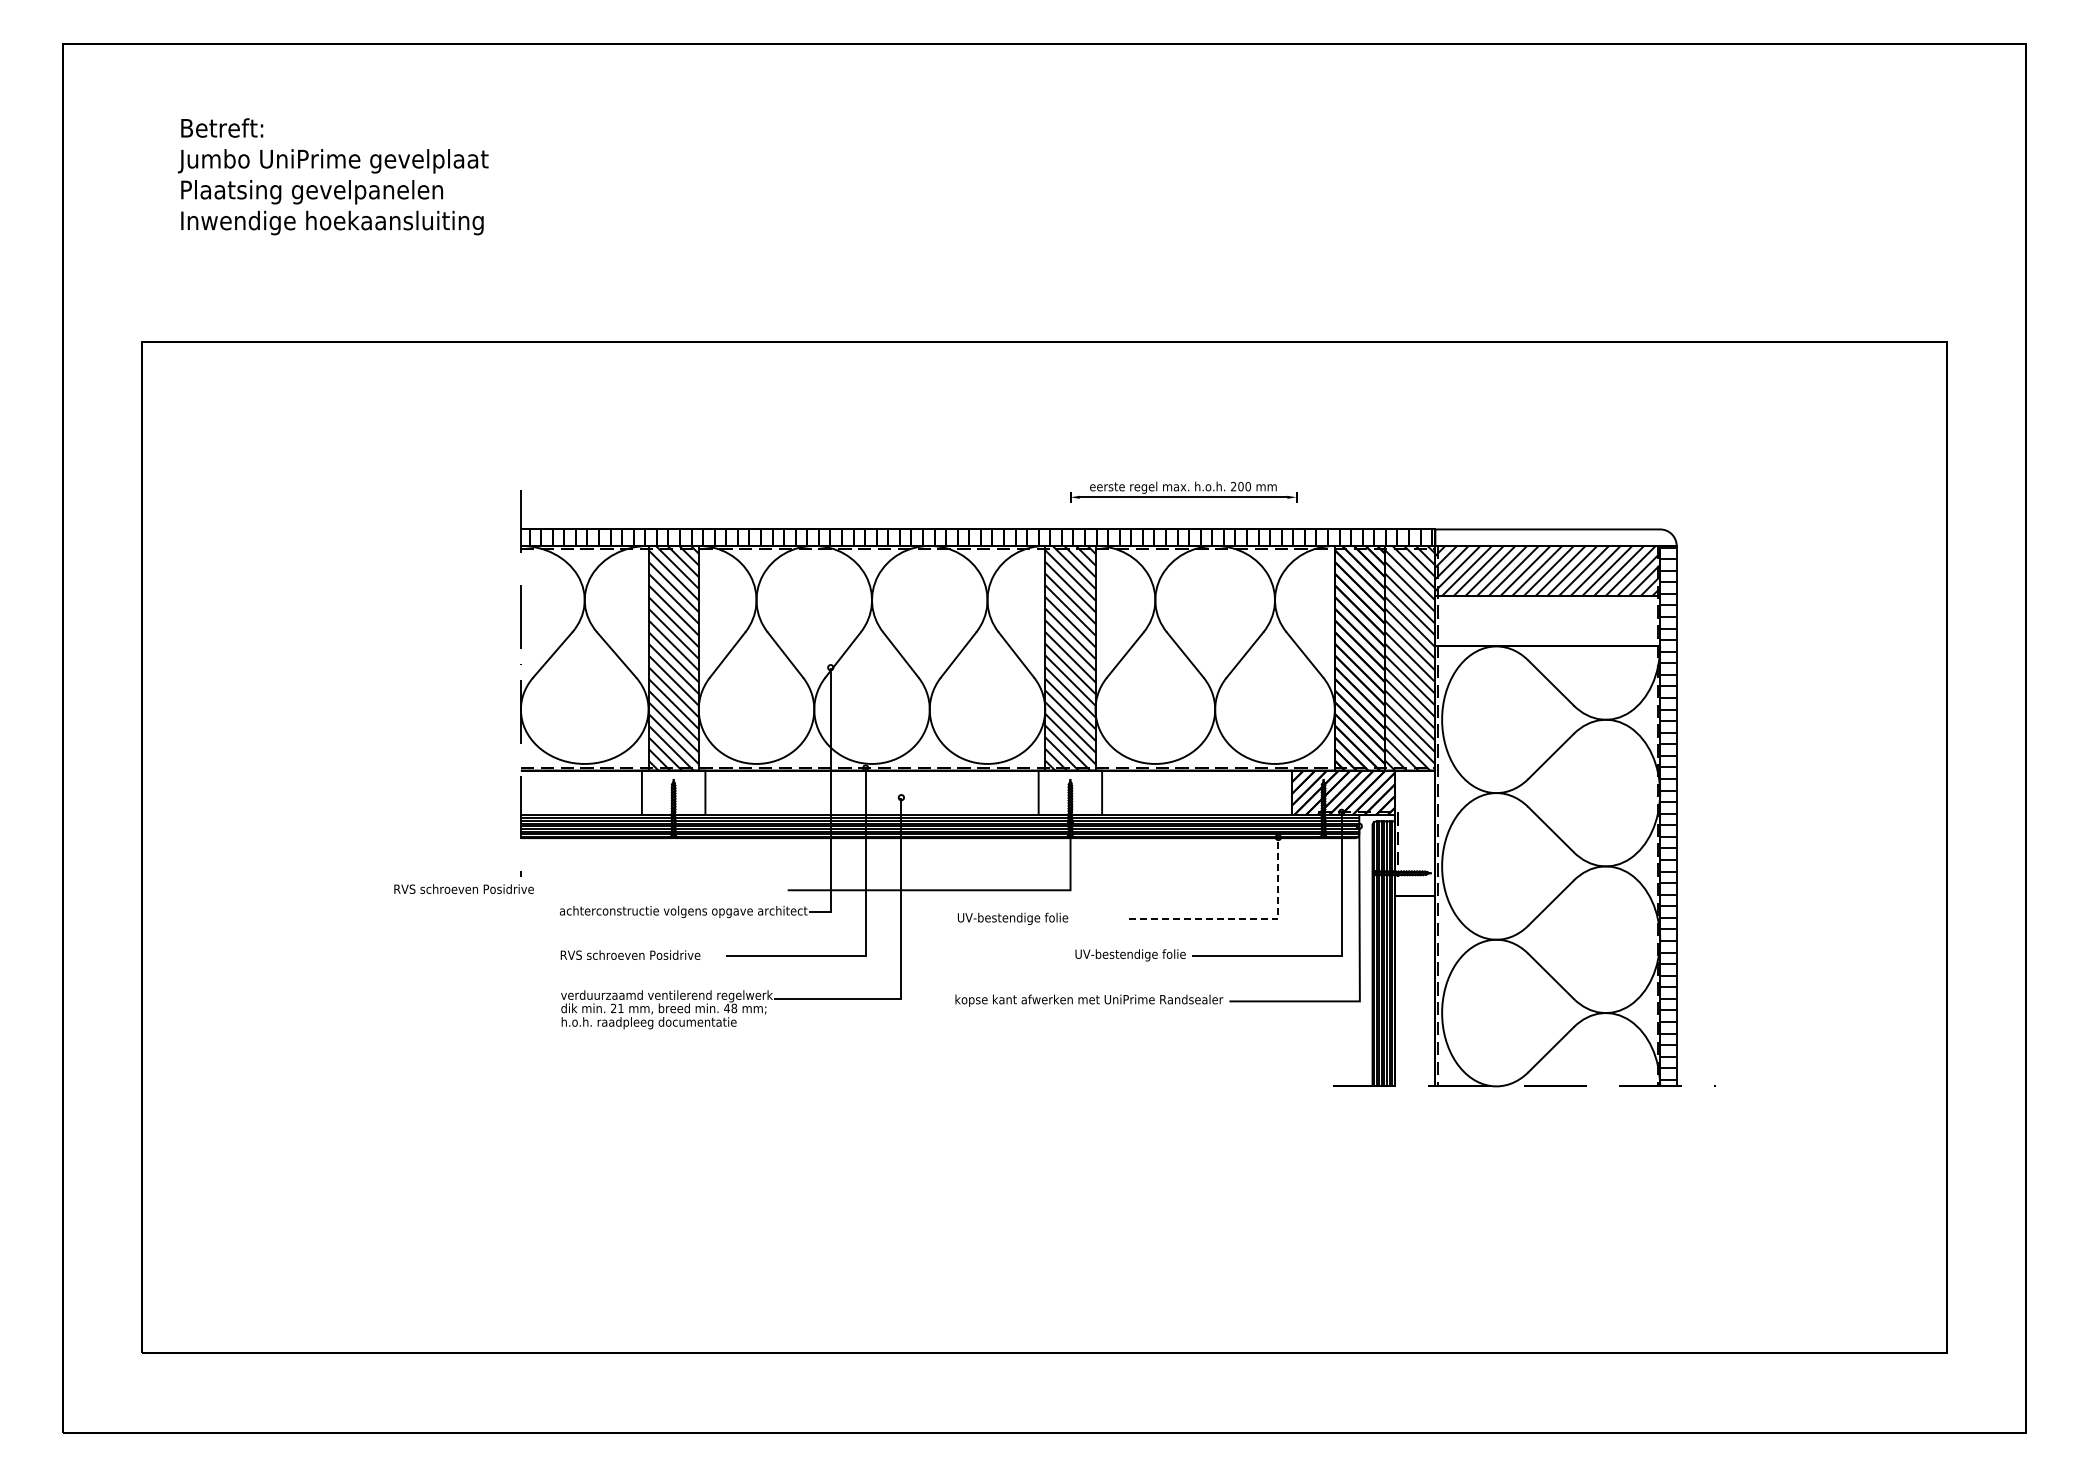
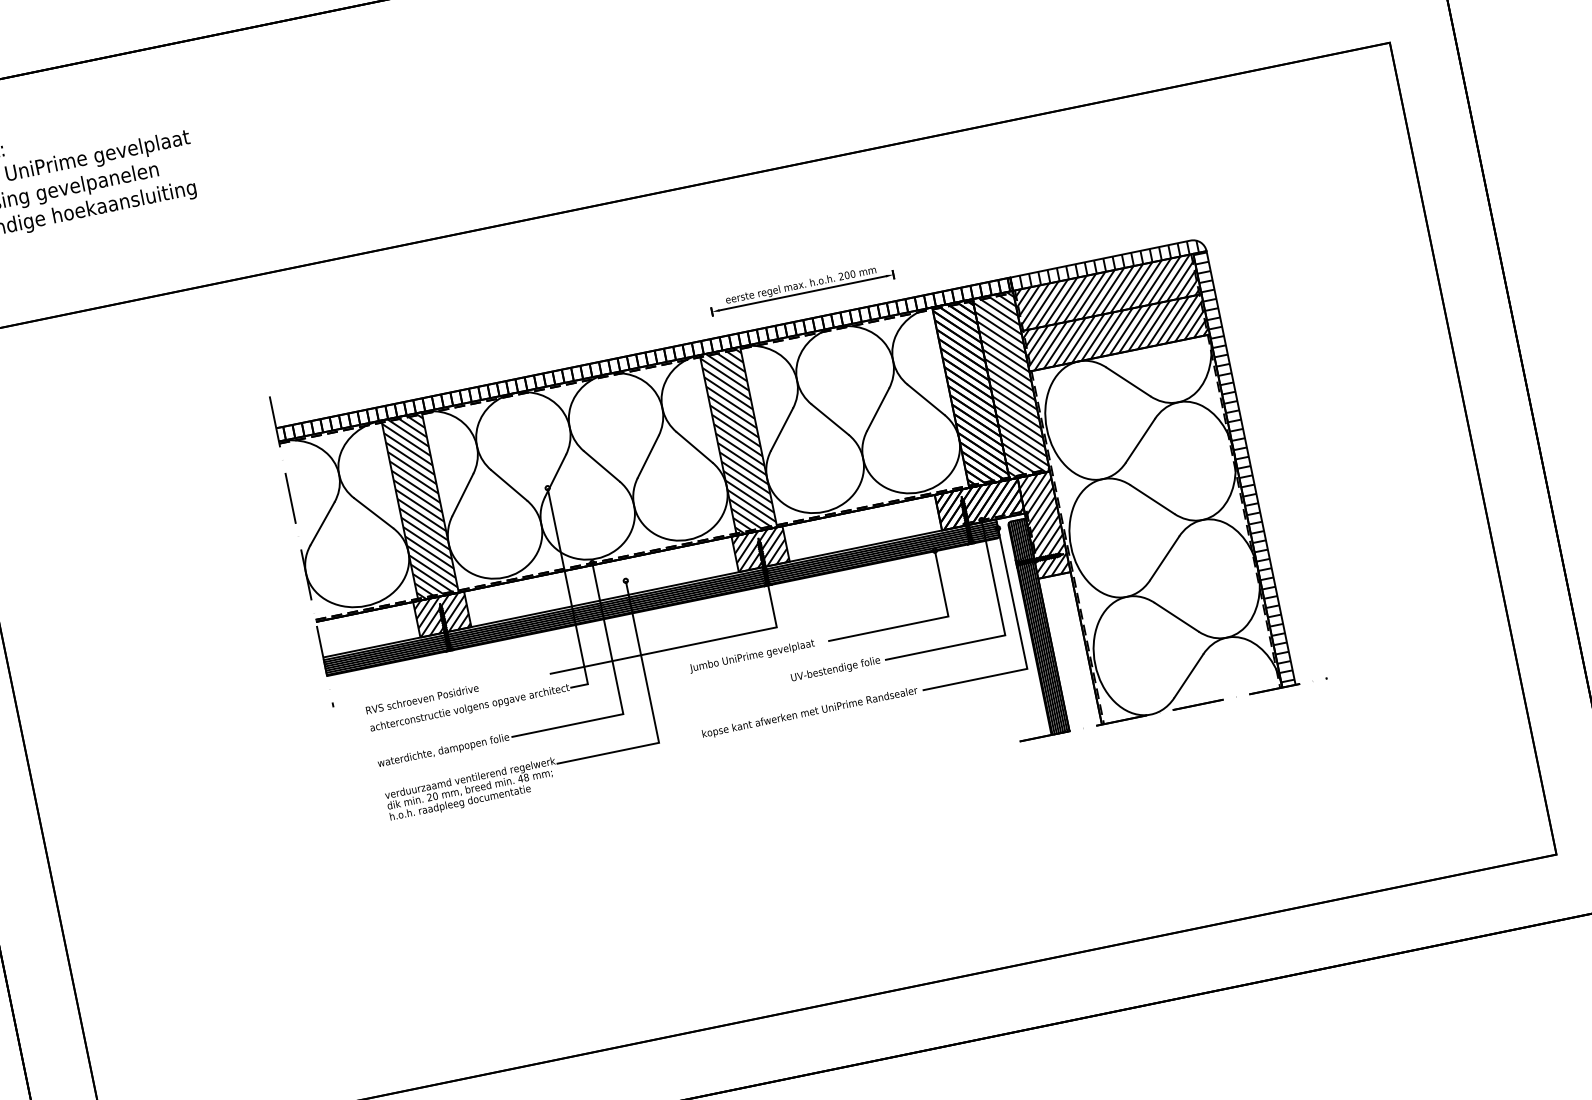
hatch: (1551, 537) -> (1104, 264), added
hatch: (1547, 621) -> (1115, 333), added
hatch: (673, 792) -> (442, 614), added
hatch: (1070, 792) -> (760, 548), added
hatch: (1415, 833) -> (1044, 524), added
text: (463, 888) -> (421, 698), moved
text: (1033, 918) -> (751, 656), UV-bestendige folie -> Jumbo UniPrime gevelplaat
line: (1245, 919) -> (922, 621), dashed -> solid
text: (641, 956) -> (443, 751), RVS schroeven Posidrive -> waterdichte, dampopen folie
text: (620, 1008) -> (435, 796), 21 -> 20

